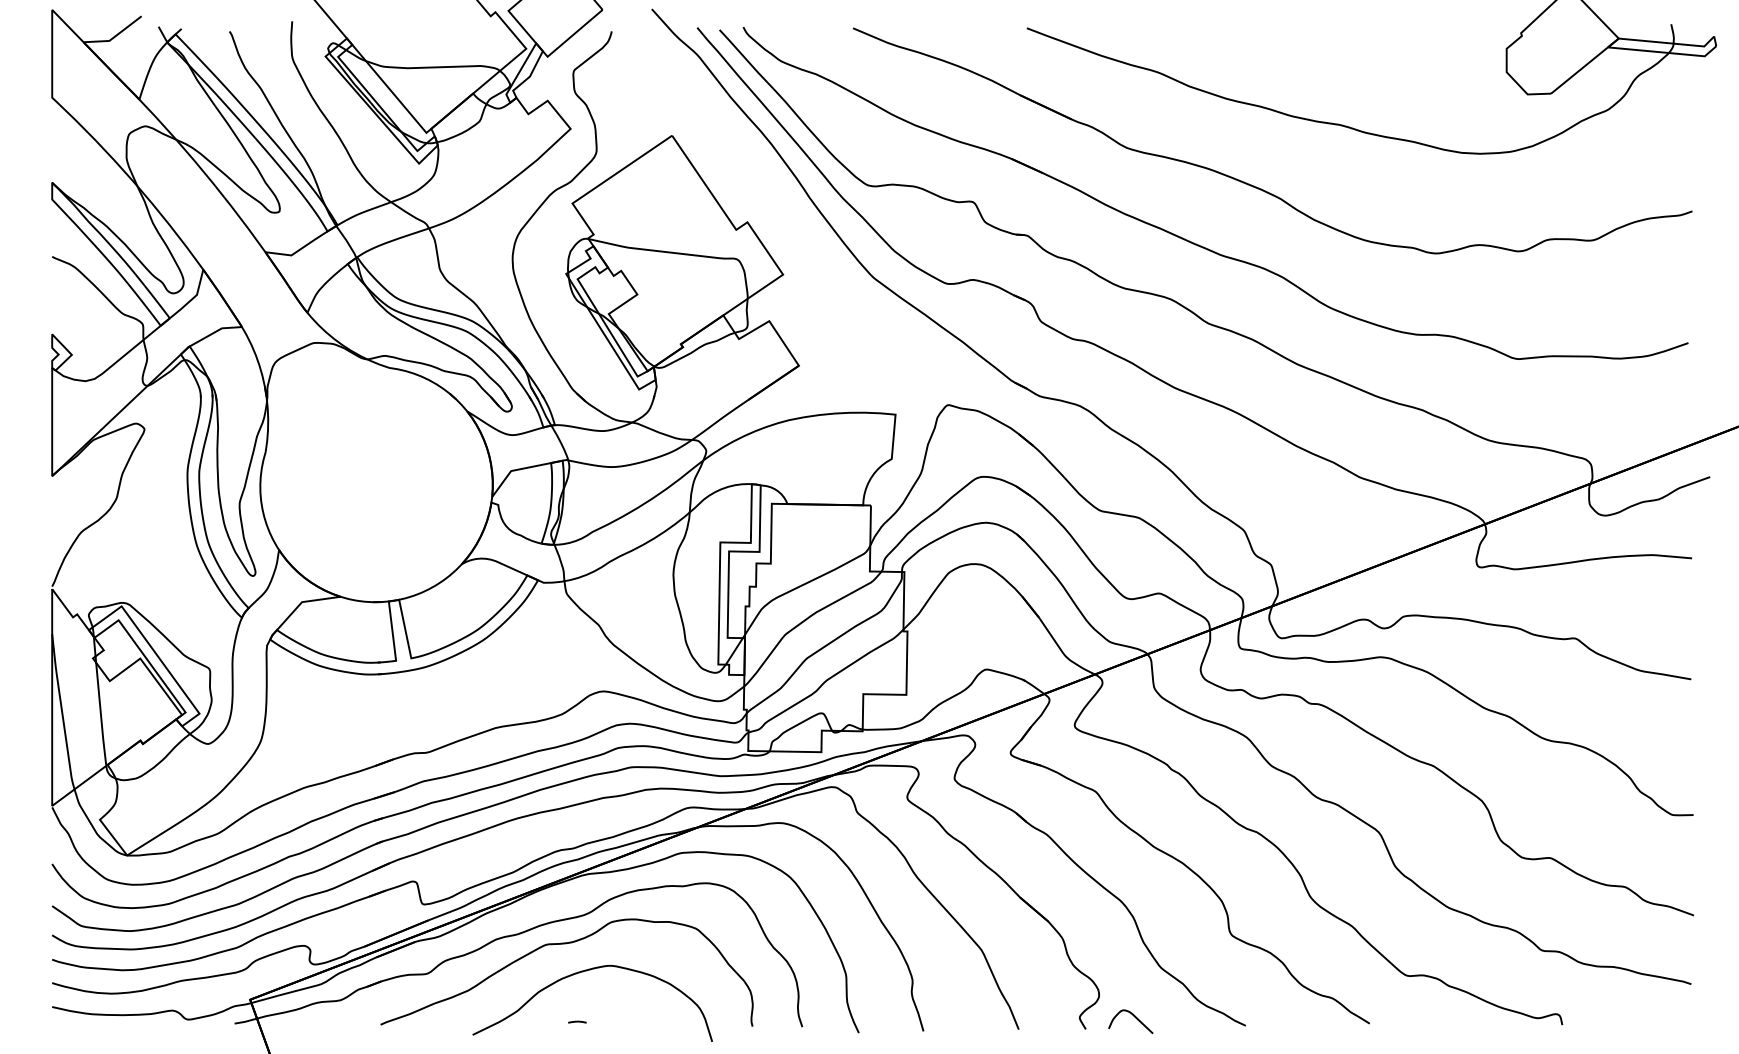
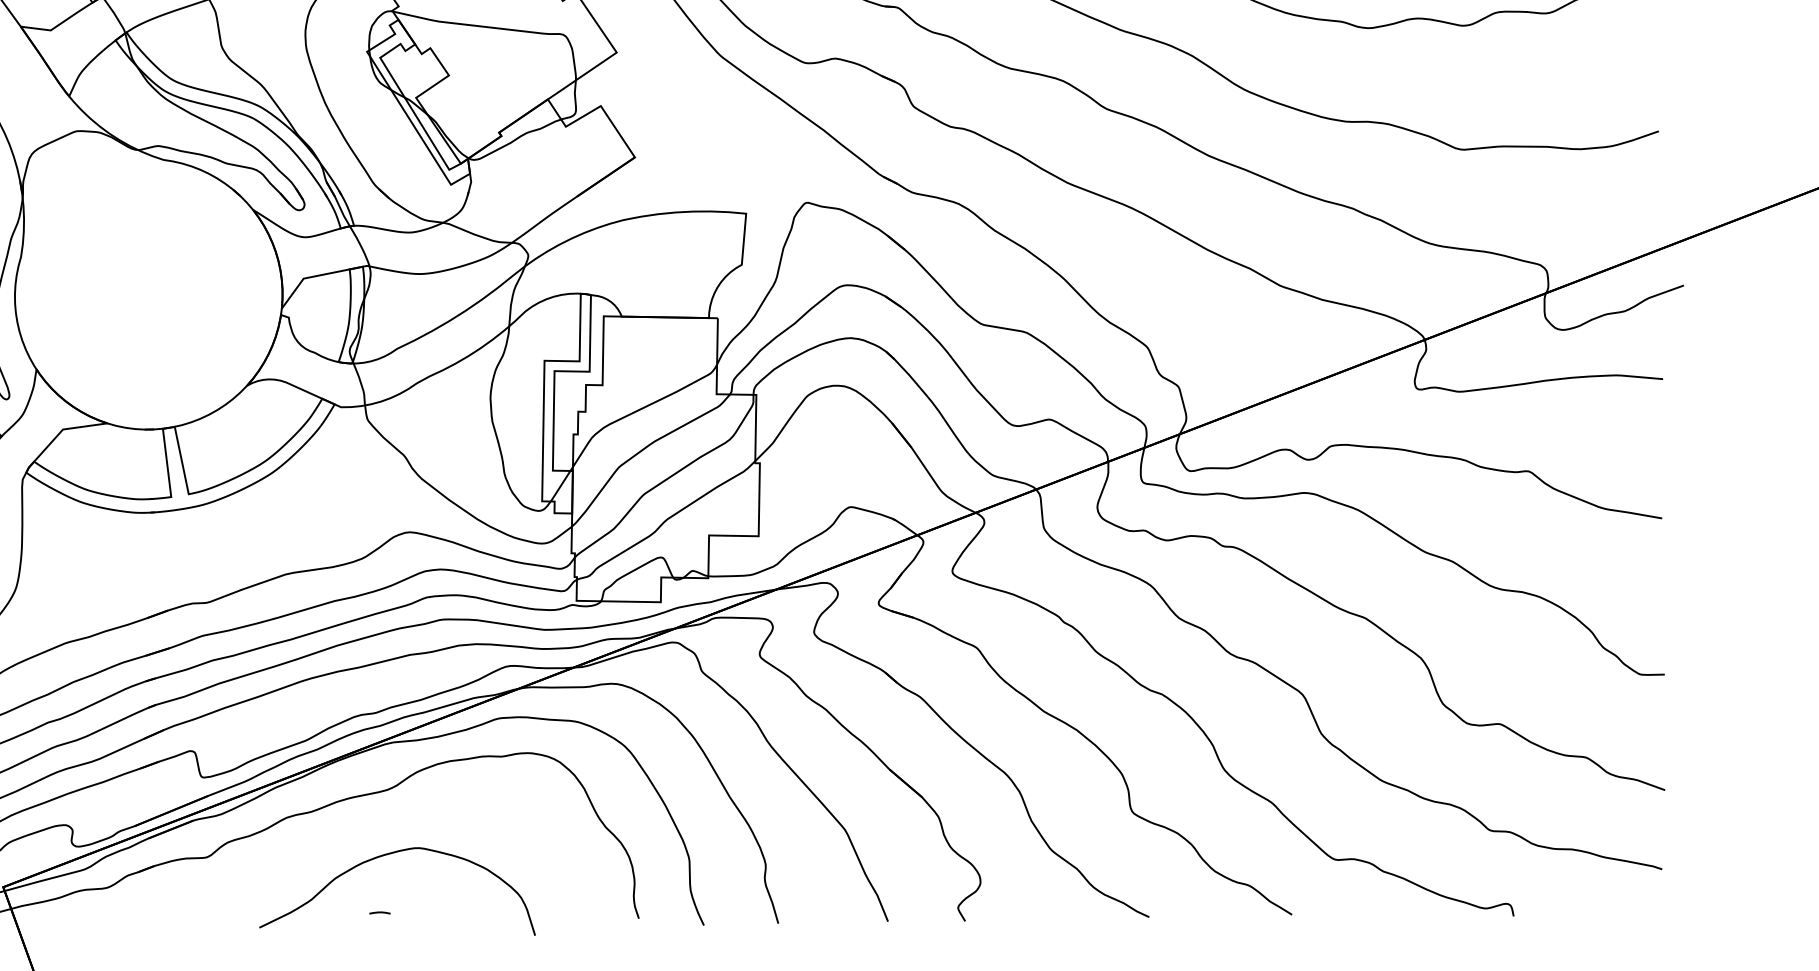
curve: (566, 944) -> (367, 823), removed
curve: (1134, 1017) -> (1021, 907), removed

